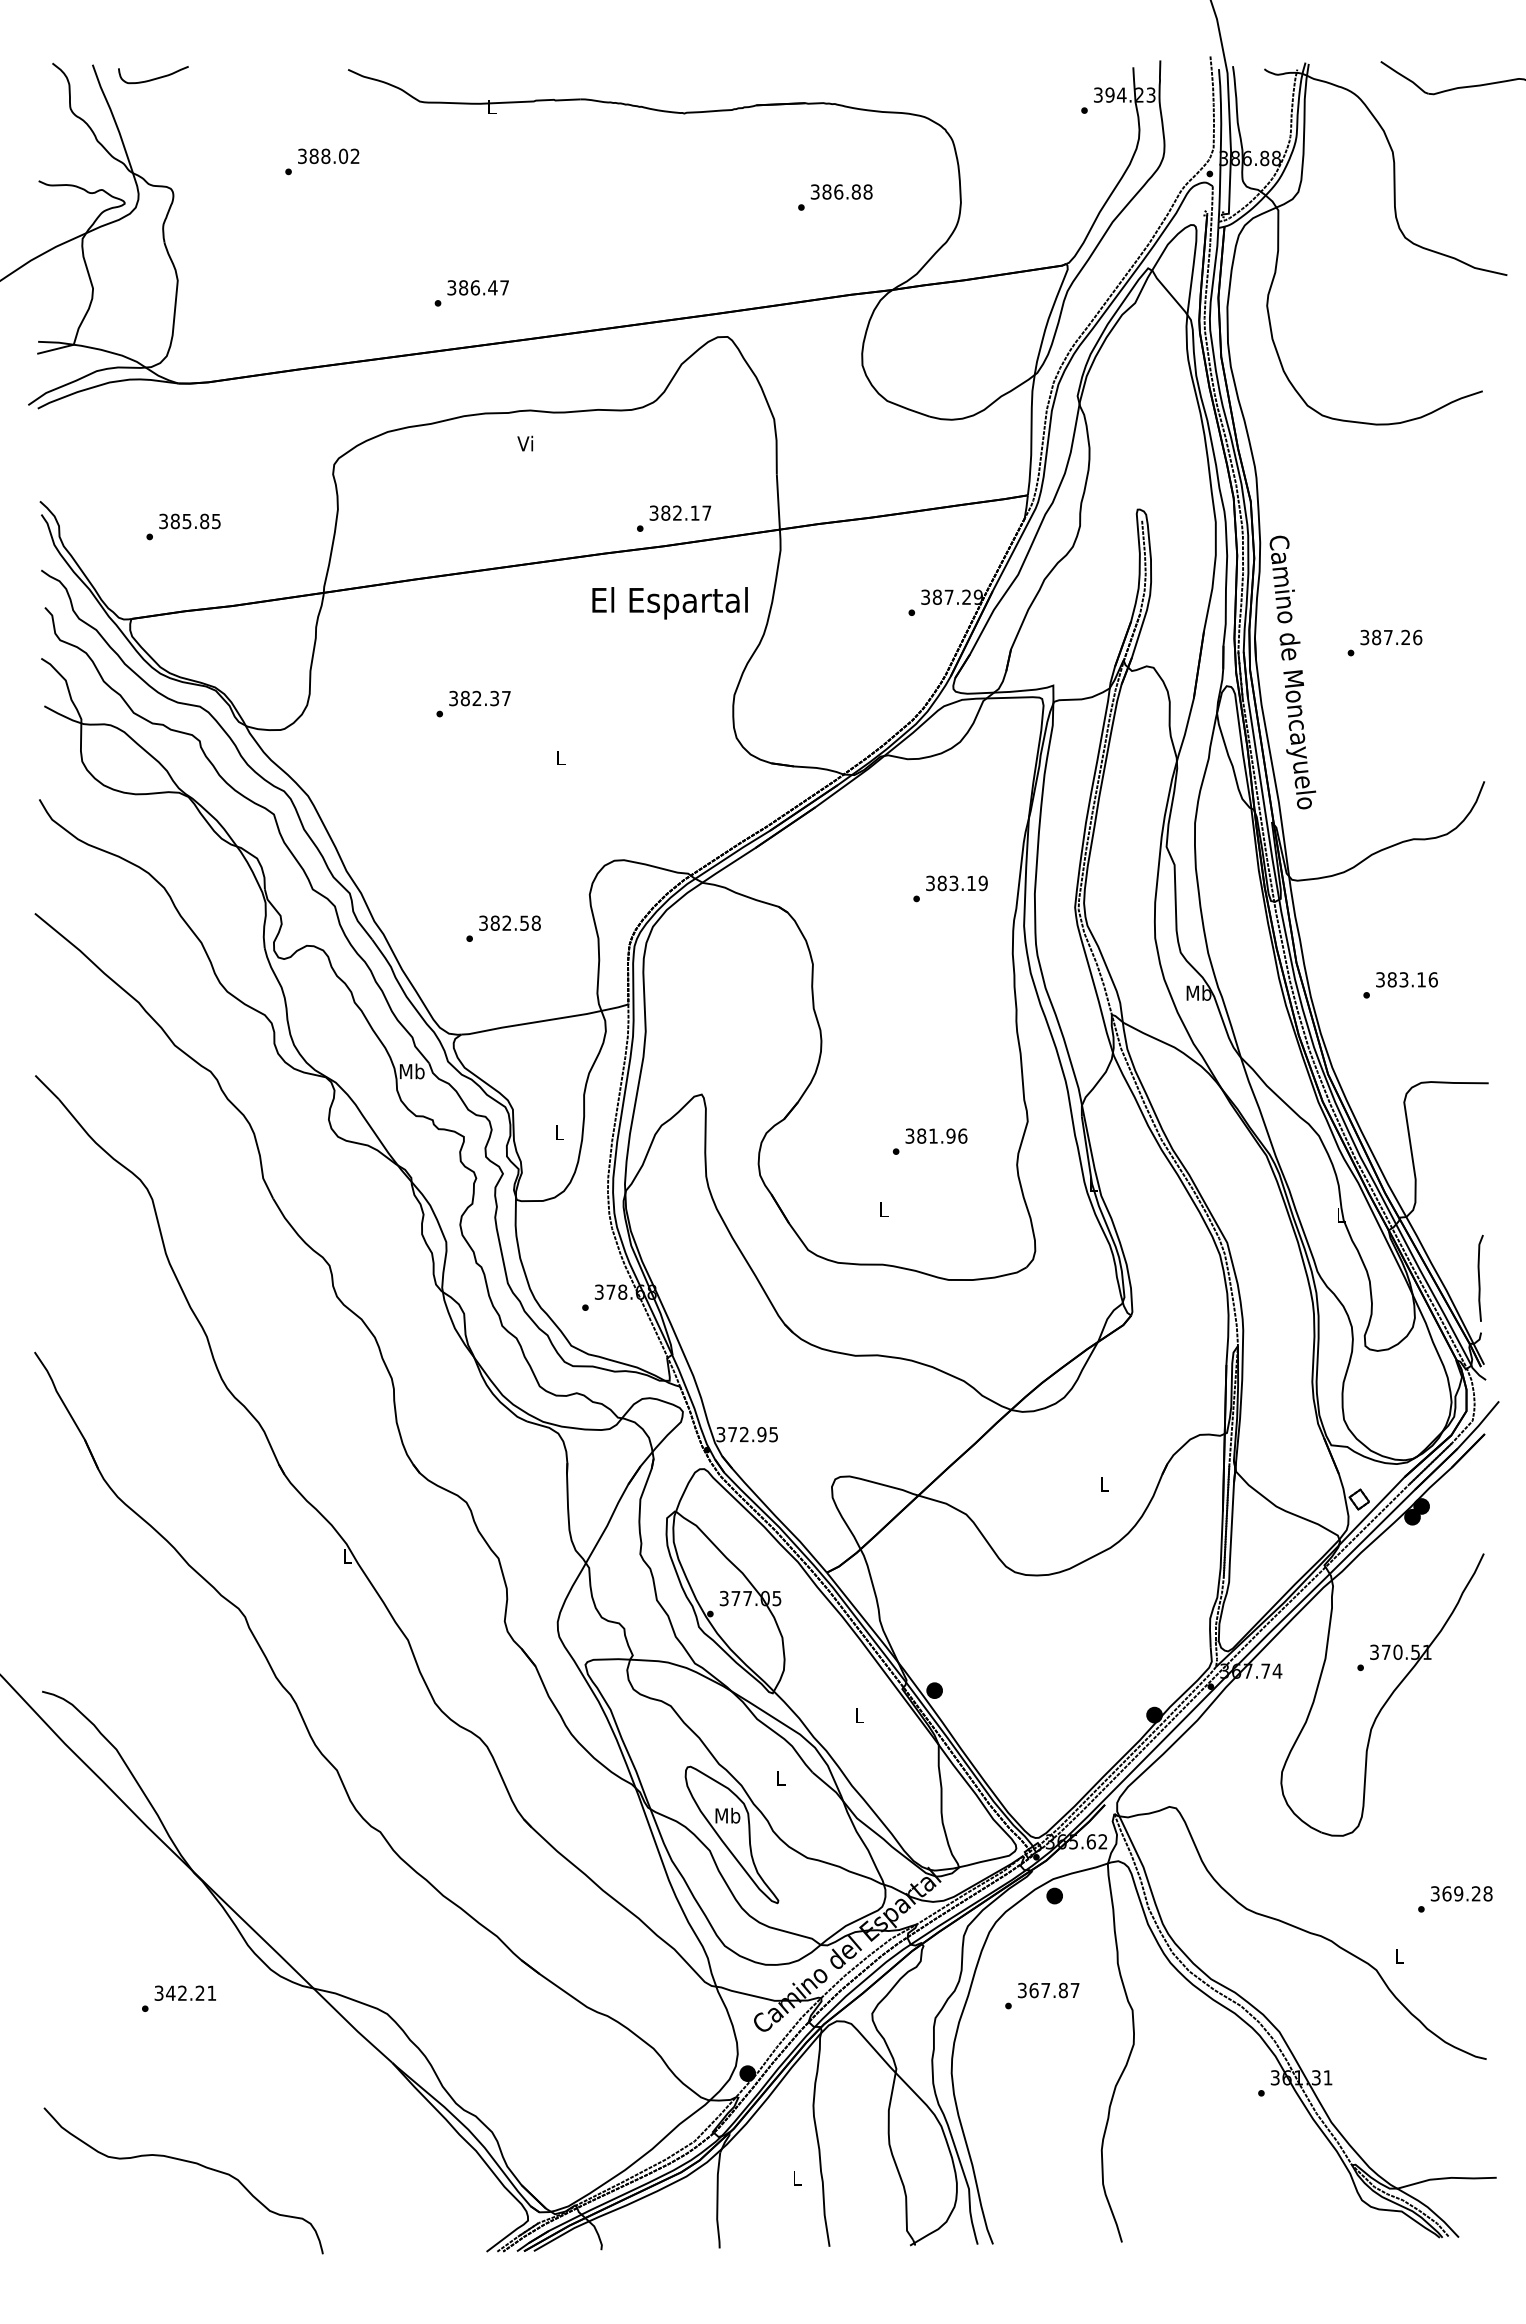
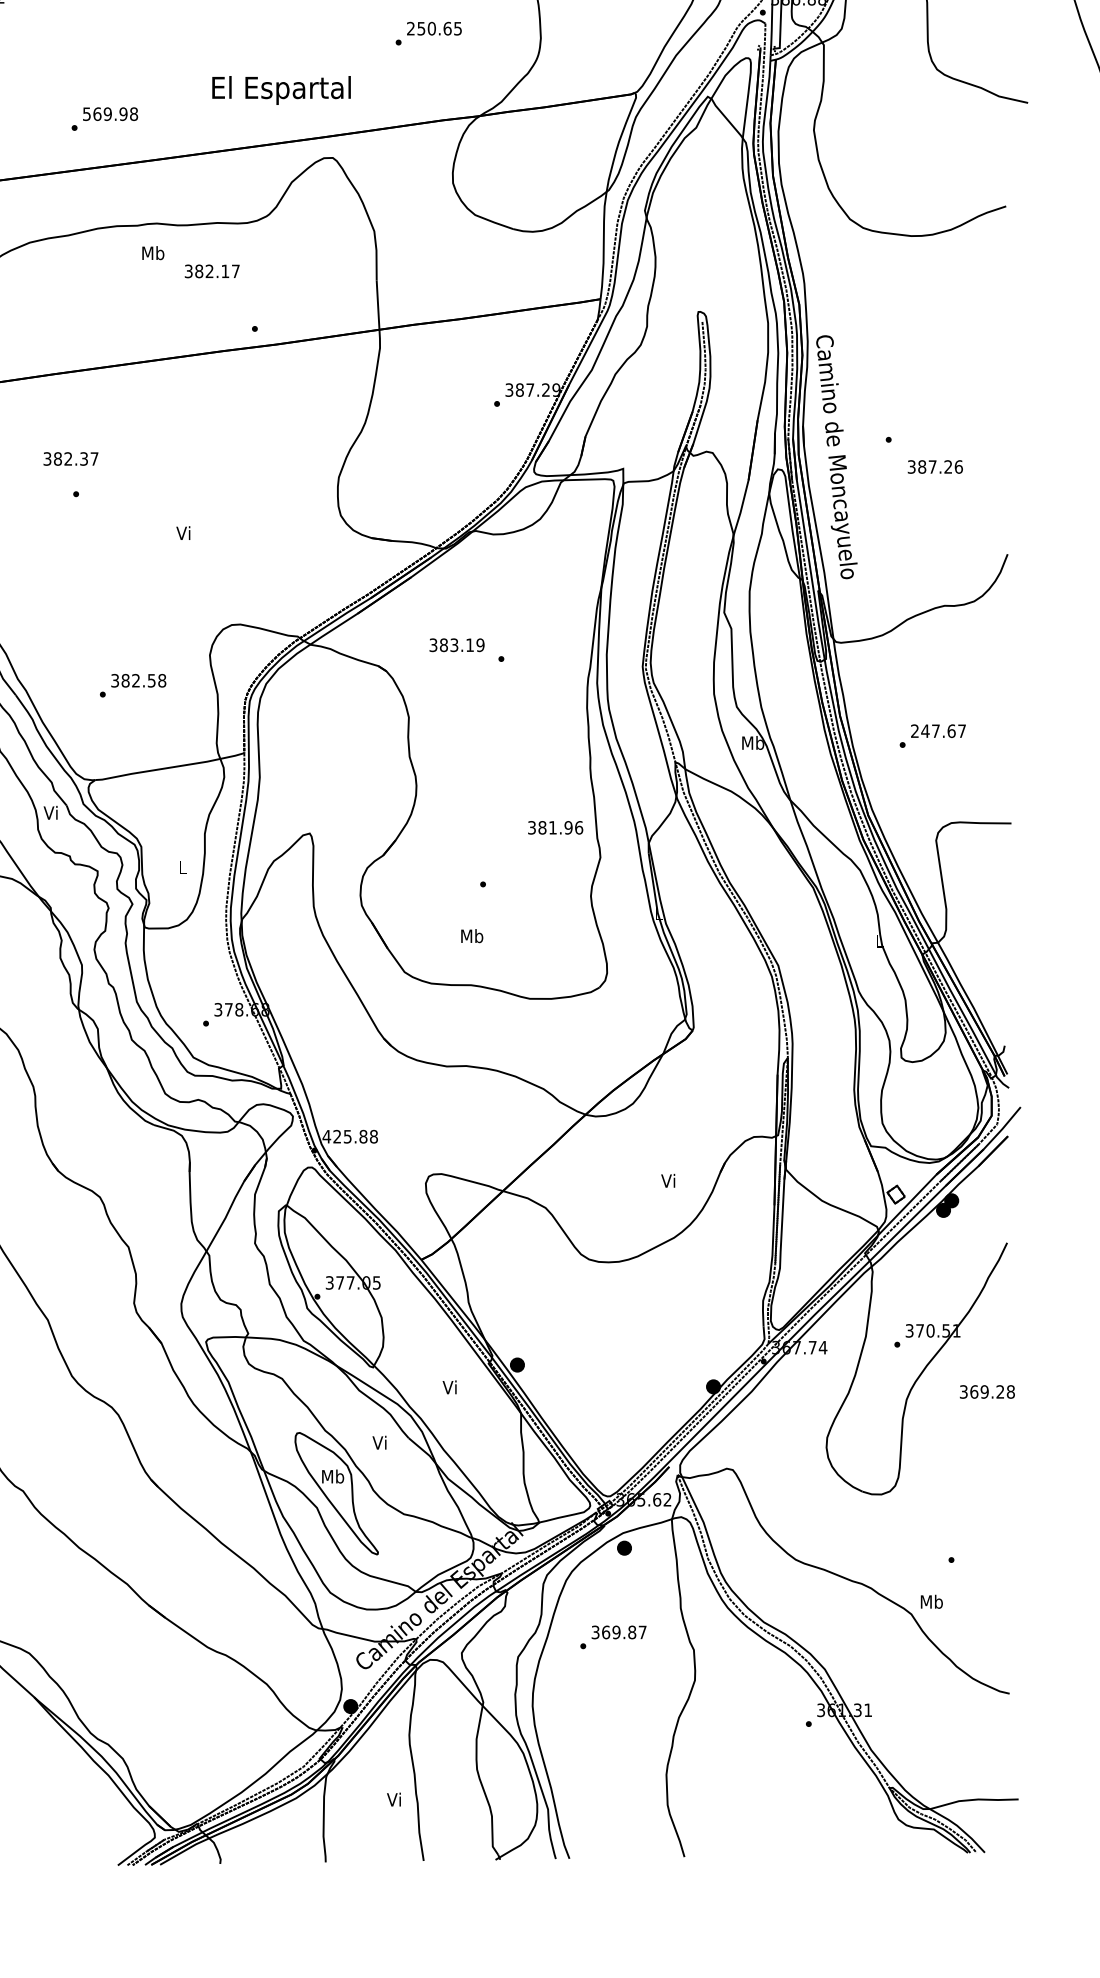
text: (841, 191) -> (434, 28), 386.88 -> 250.65
text: (478, 287) -> (110, 113), 386.47 -> 569.98
text: (526, 443) -> (153, 252), Vi -> Mb
text: (680, 512) -> (212, 270), moved
text: (669, 603) -> (281, 90), moved
text: (1391, 637) -> (935, 466), moved
text: (479, 698) -> (70, 458), moved
text: (559, 757) -> (182, 532), L -> Vi
text: (956, 883) -> (456, 645), moved
text: (1406, 979) -> (938, 730), 383.16 -> 247.67
text: (411, 1071) -> (50, 812), Mb -> Vi
text: (936, 1135) -> (555, 827), moved
text: (883, 1209) -> (471, 936), L -> Mb
curve: (1479, 1277) -> (1003, 996), removed
text: (747, 1434) -> (350, 1136), 372.95 -> 425.88
text: (1103, 1483) -> (667, 1180), L -> Vi
text: (858, 1715) -> (449, 1387), L -> Vi
text: (779, 1777) -> (379, 1442), L -> Vi
text: (1461, 1893) -> (987, 1391), moved
text: (1399, 1956) -> (931, 1602), L -> Mb
text: (1045, 1990) -> (616, 1632), 367.87 -> 369.87
text: (795, 2177) -> (393, 1799), L -> Vi

